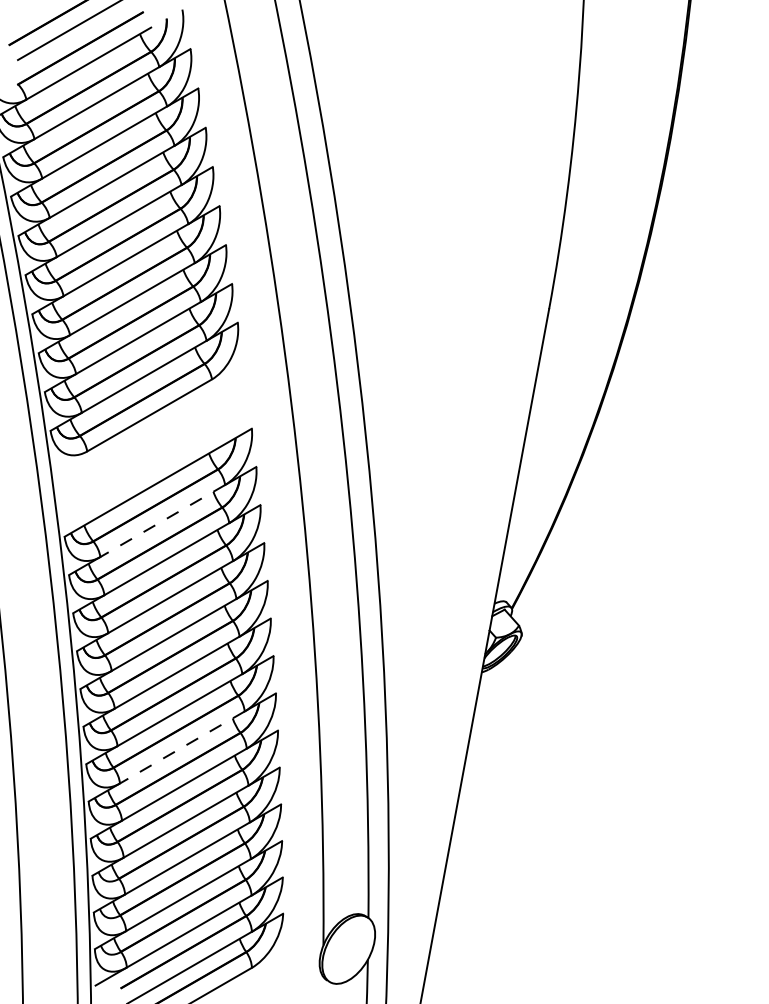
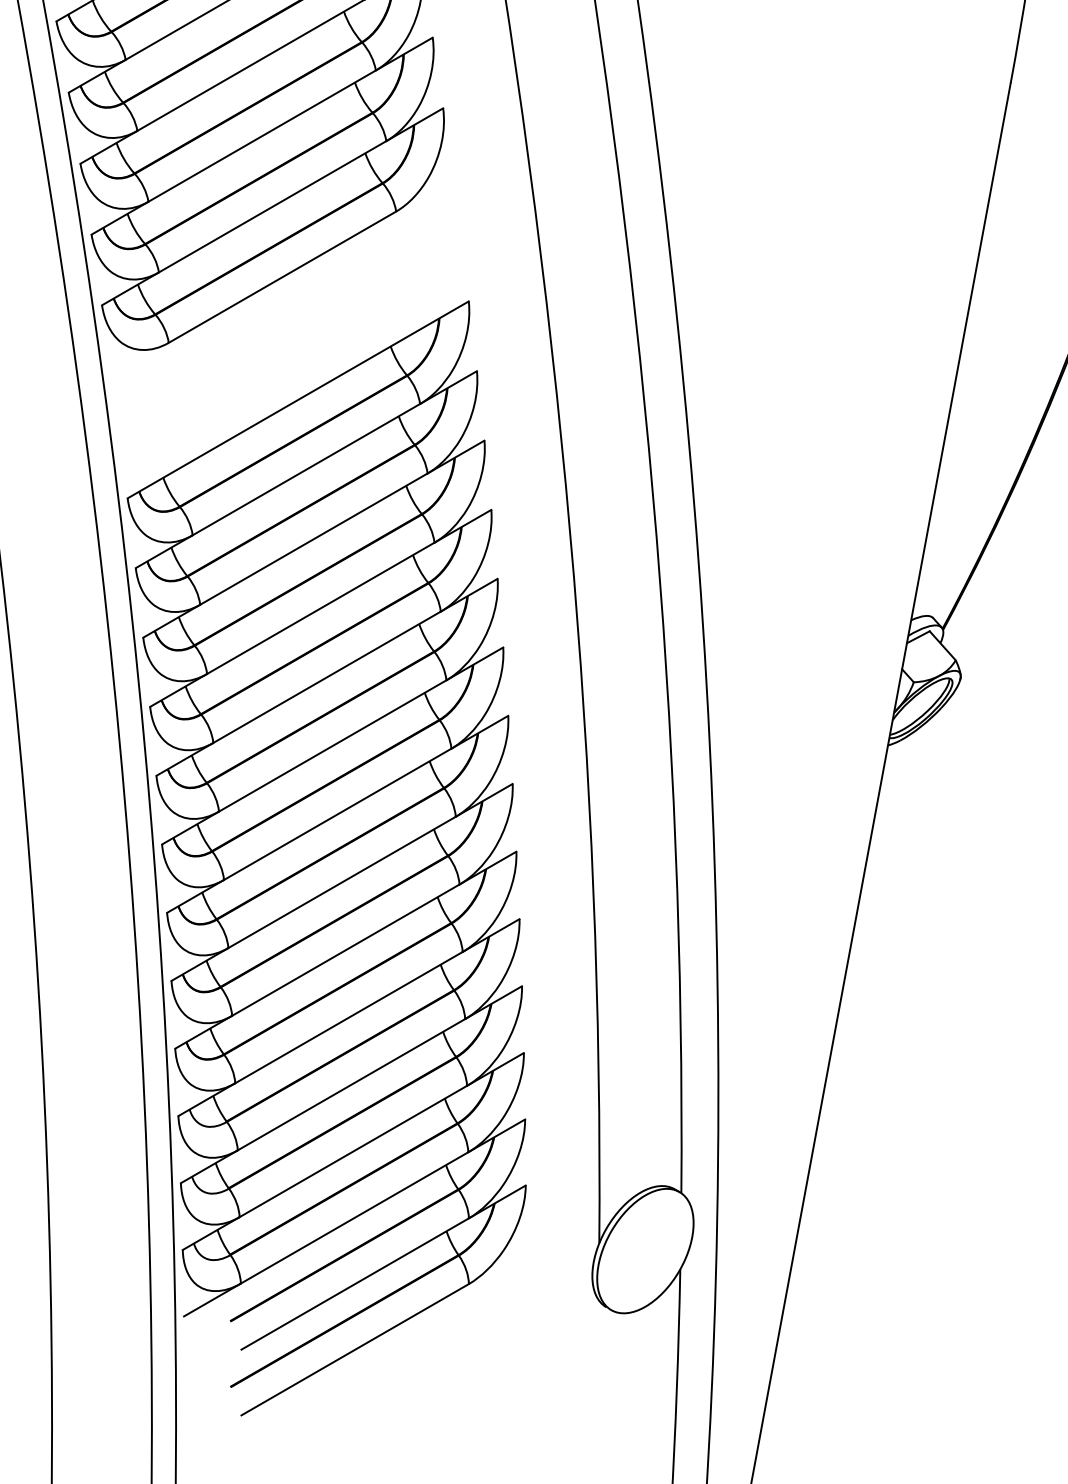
line: (162, 521) -> (305, 470), dashed -> solid
line: (181, 747) -> (340, 882), dashed -> solid

